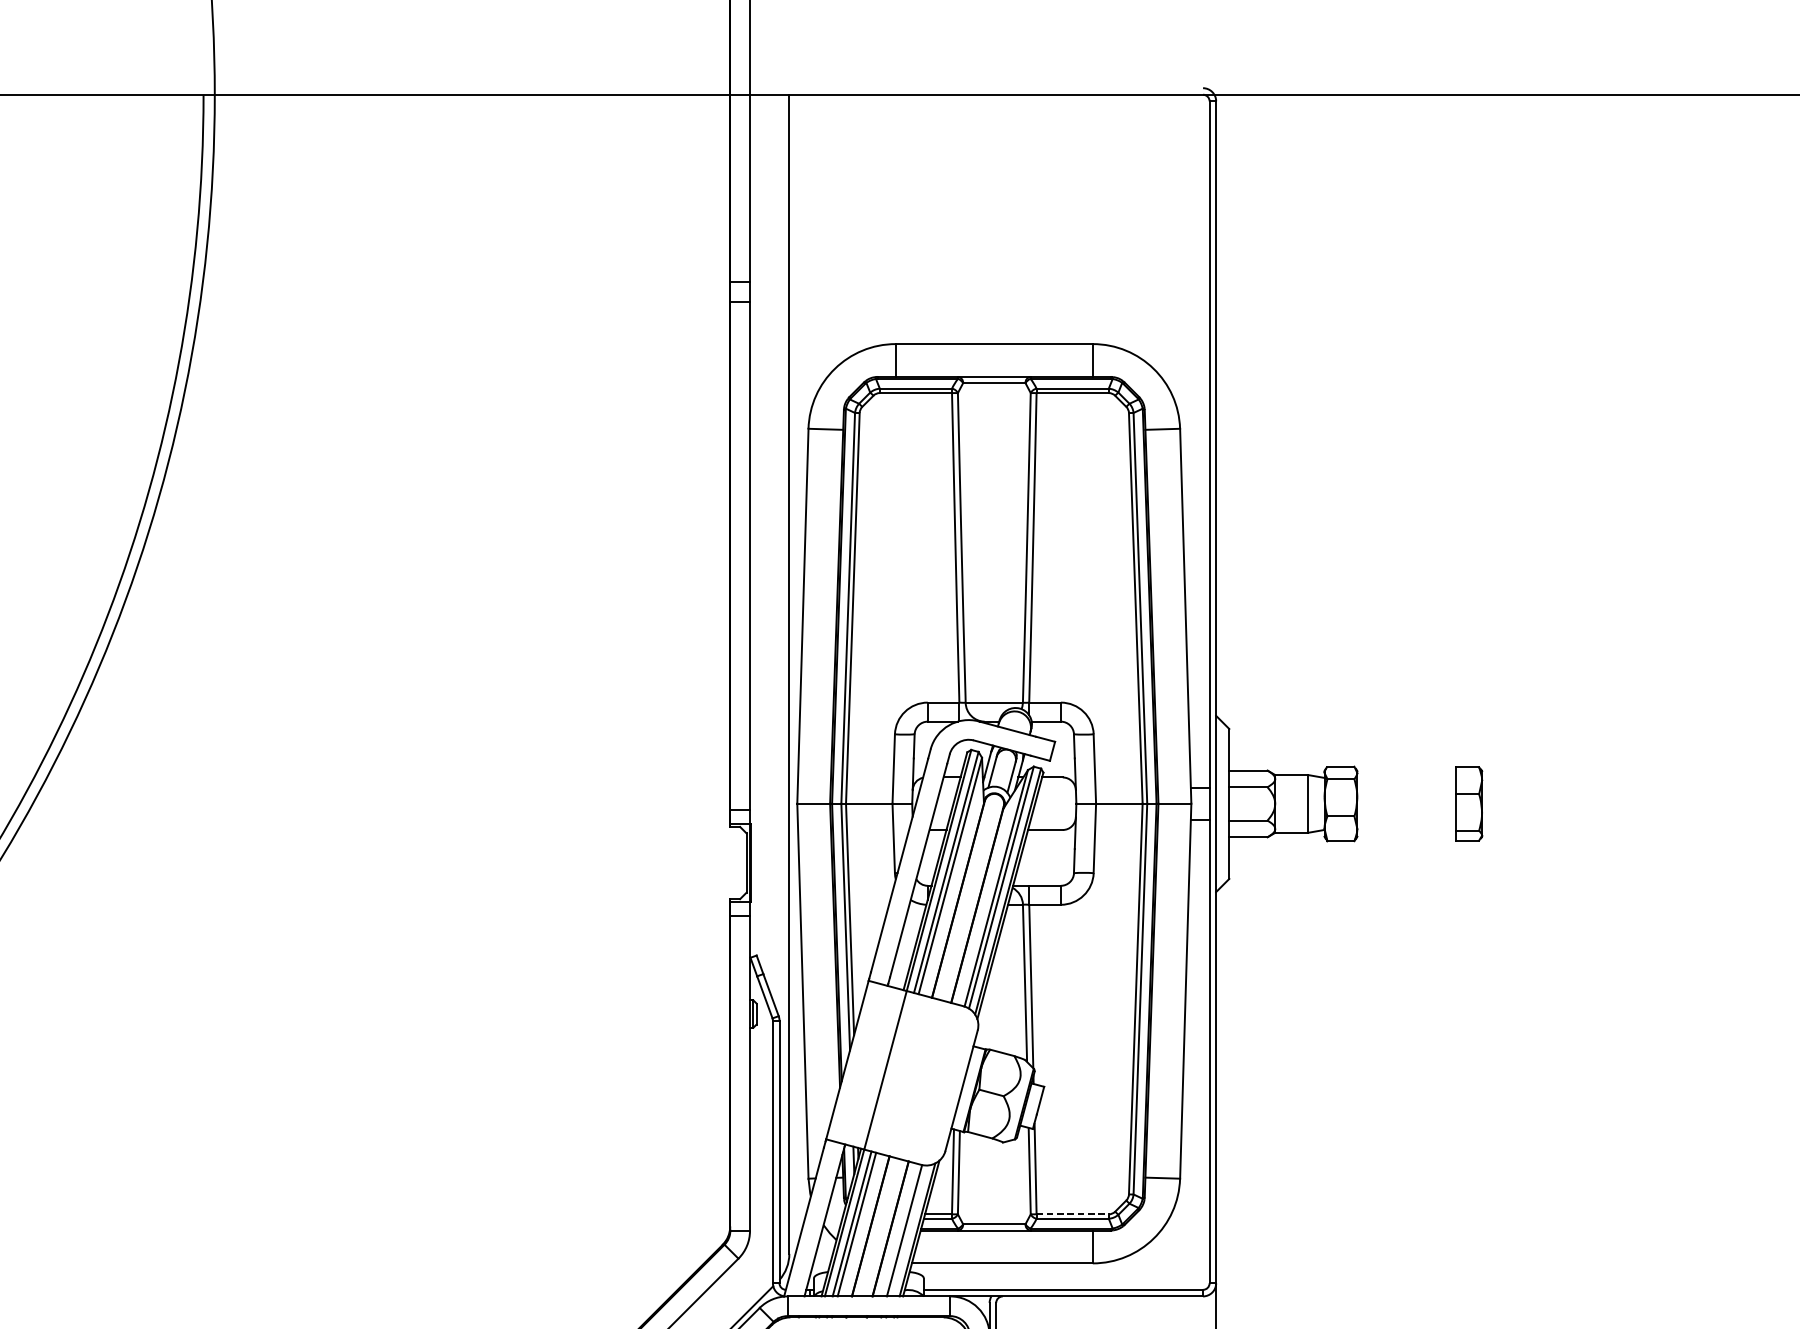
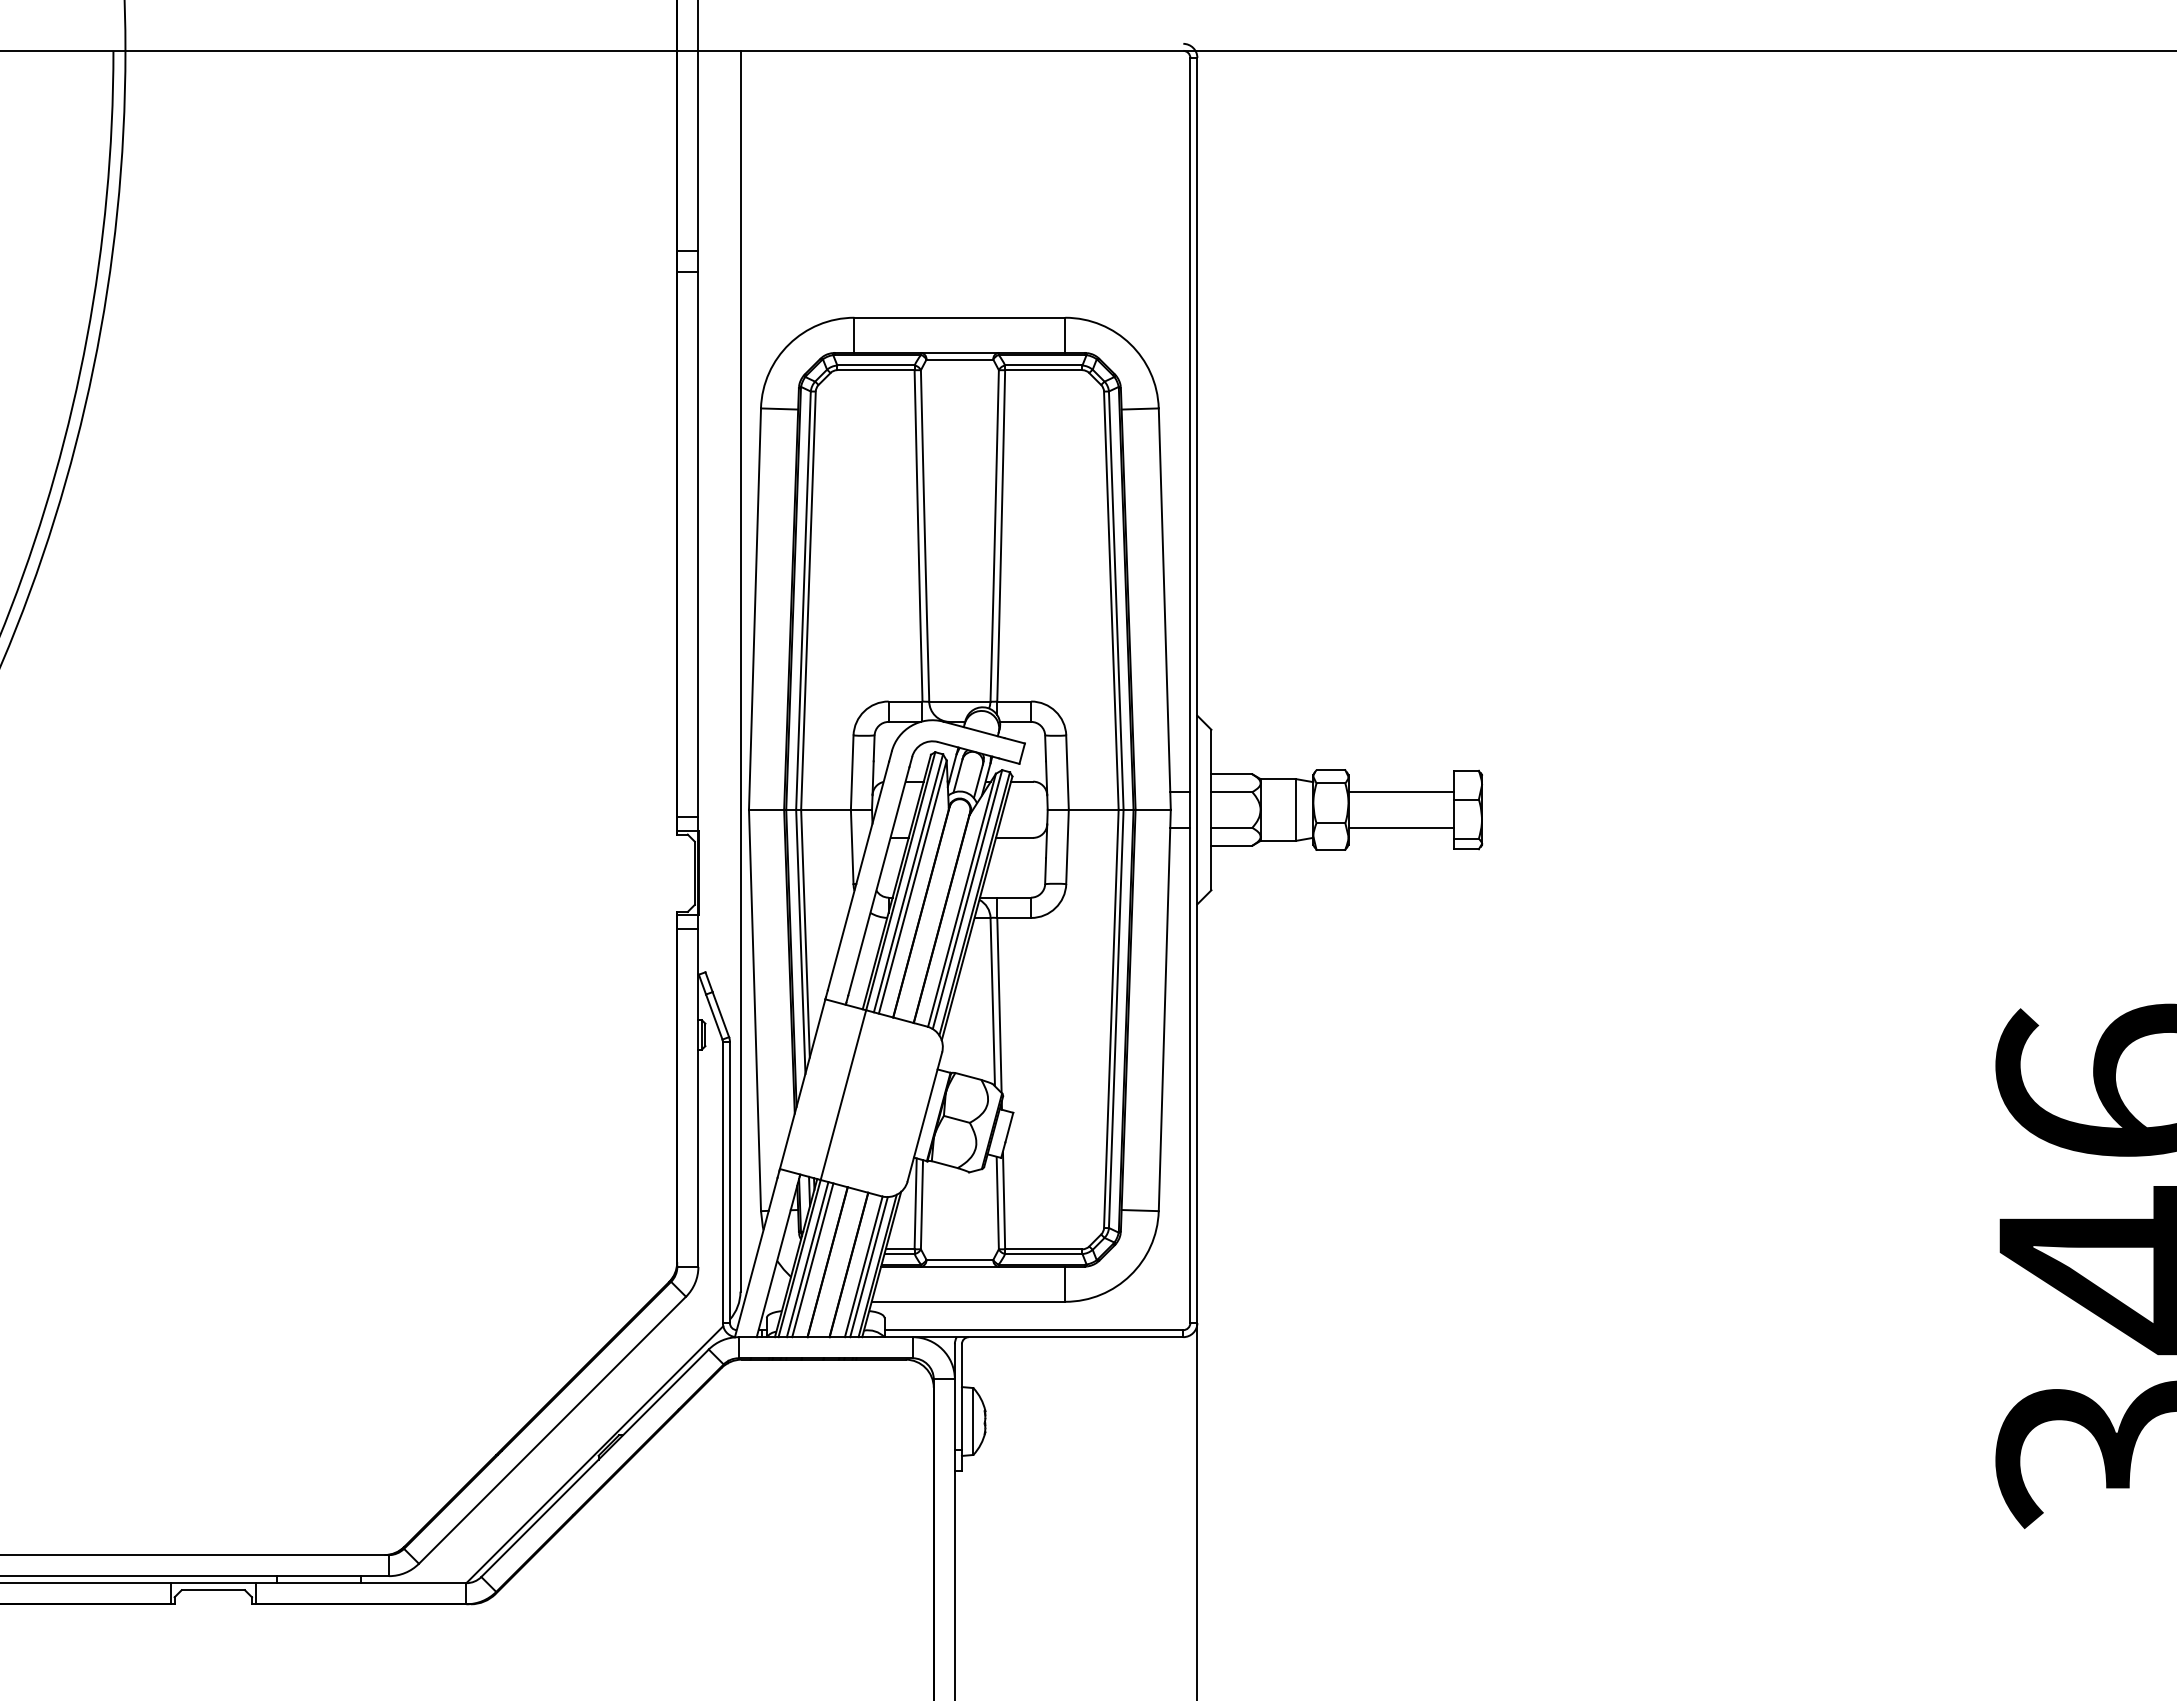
line: (1405, 787) -> (1400, 792), added
line: (1405, 820) -> (1400, 827), added
line: (1072, 1214) -> (1043, 1249), dashed -> solid
line: (908, 1231) -> (868, 1267), added

